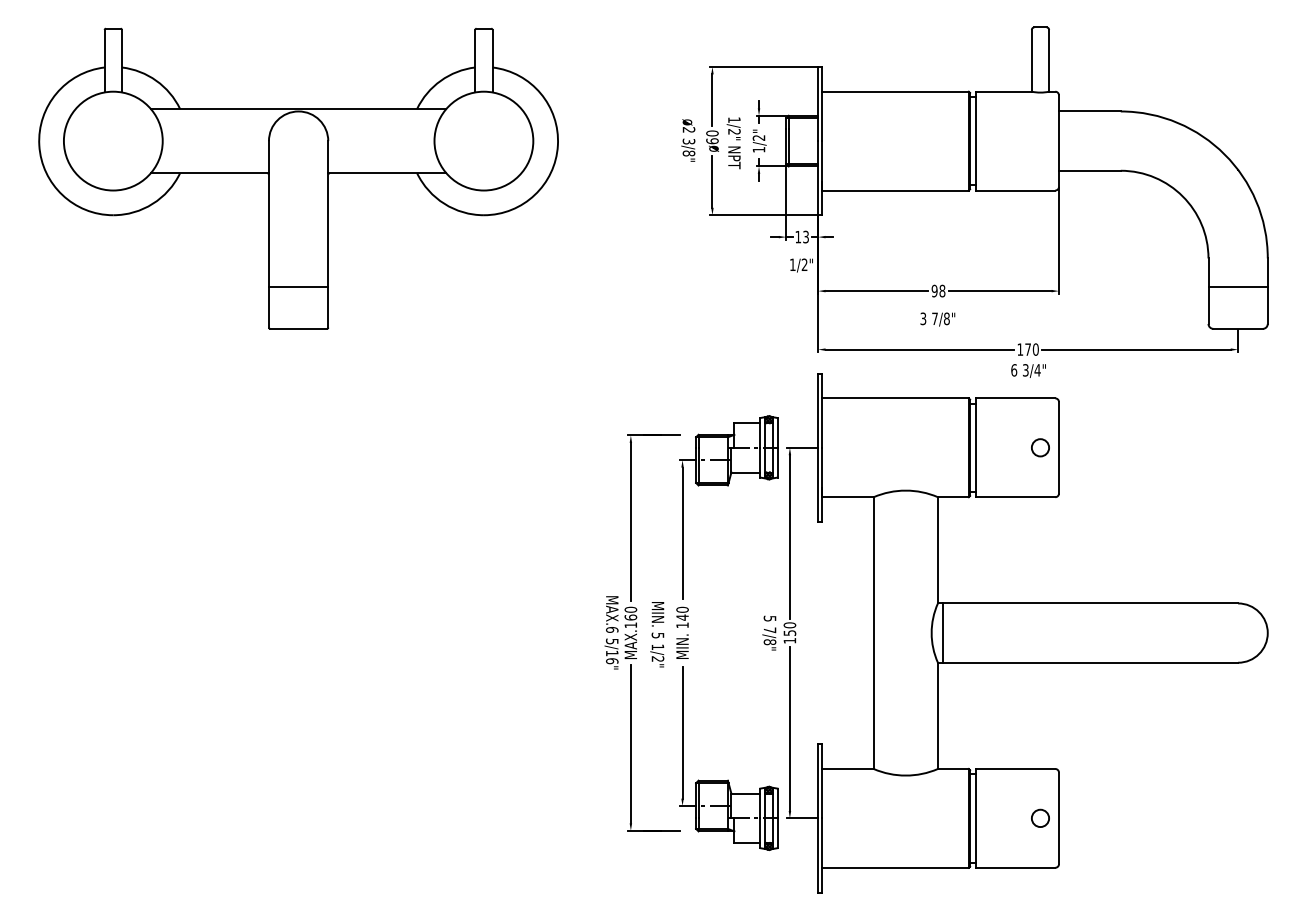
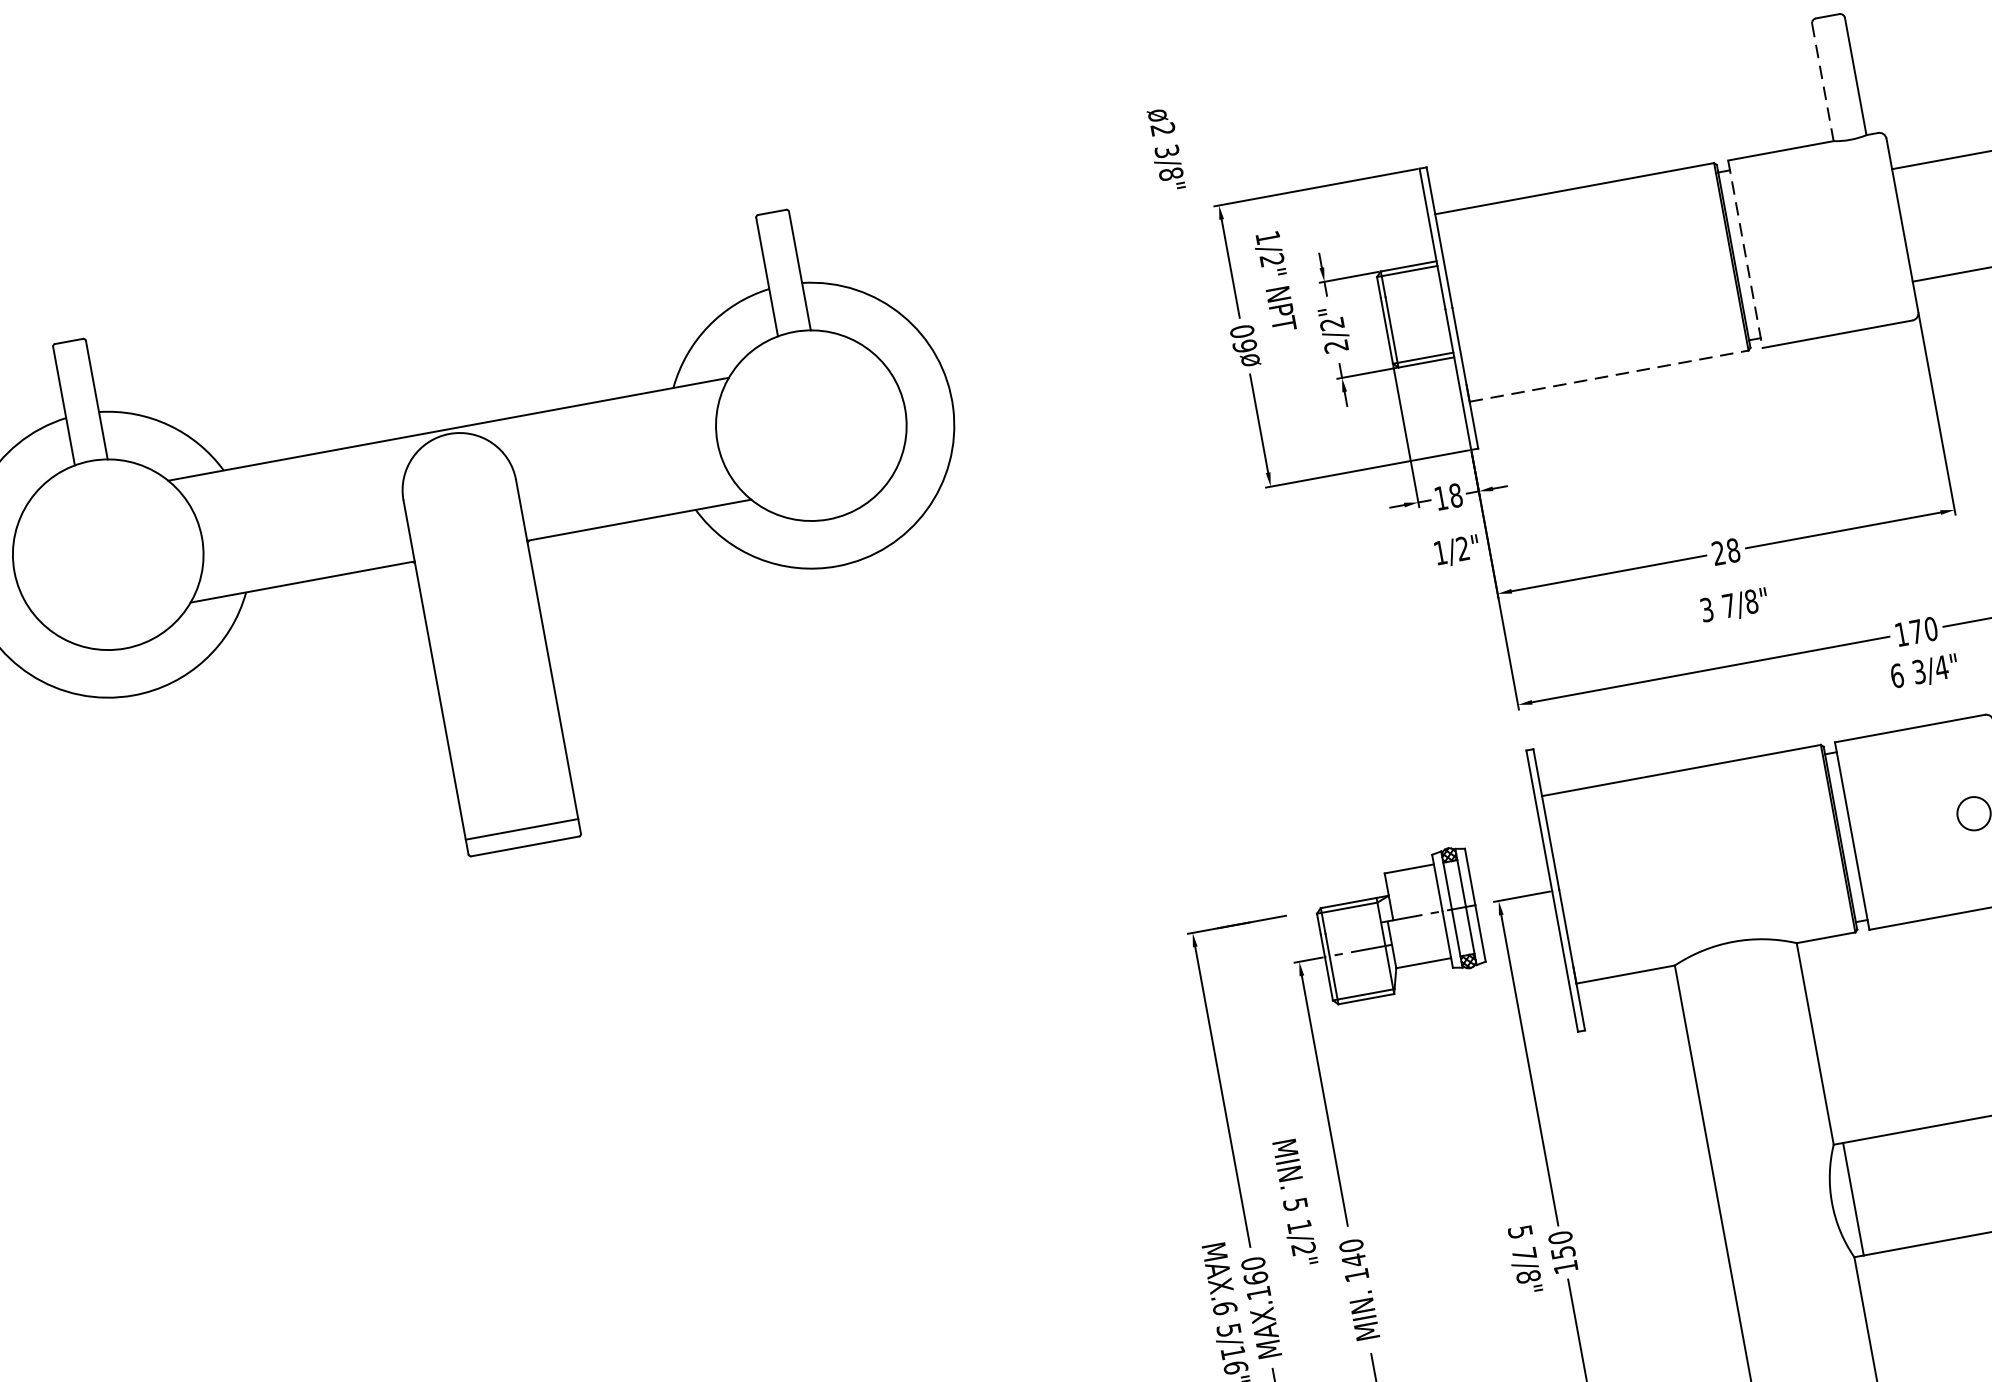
line: (1031, 60) -> (1822, 82), solid -> dashed
text: (688, 140) -> (1165, 149), moved
line: (976, 141) -> (1746, 254), solid -> dashed
text: (733, 143) -> (1274, 282), moved
text: (758, 149) -> (1335, 345), 1/2" -> 2/2"
line: (895, 190) -> (1609, 376), solid -> dashed
text: (806, 236) -> (1456, 494), 13 -> 18
line: (298, 286) -> (521, 828), moved
text: (934, 290) -> (1718, 552), 98 -> 28
text: (657, 634) -> (1294, 1202), moved

